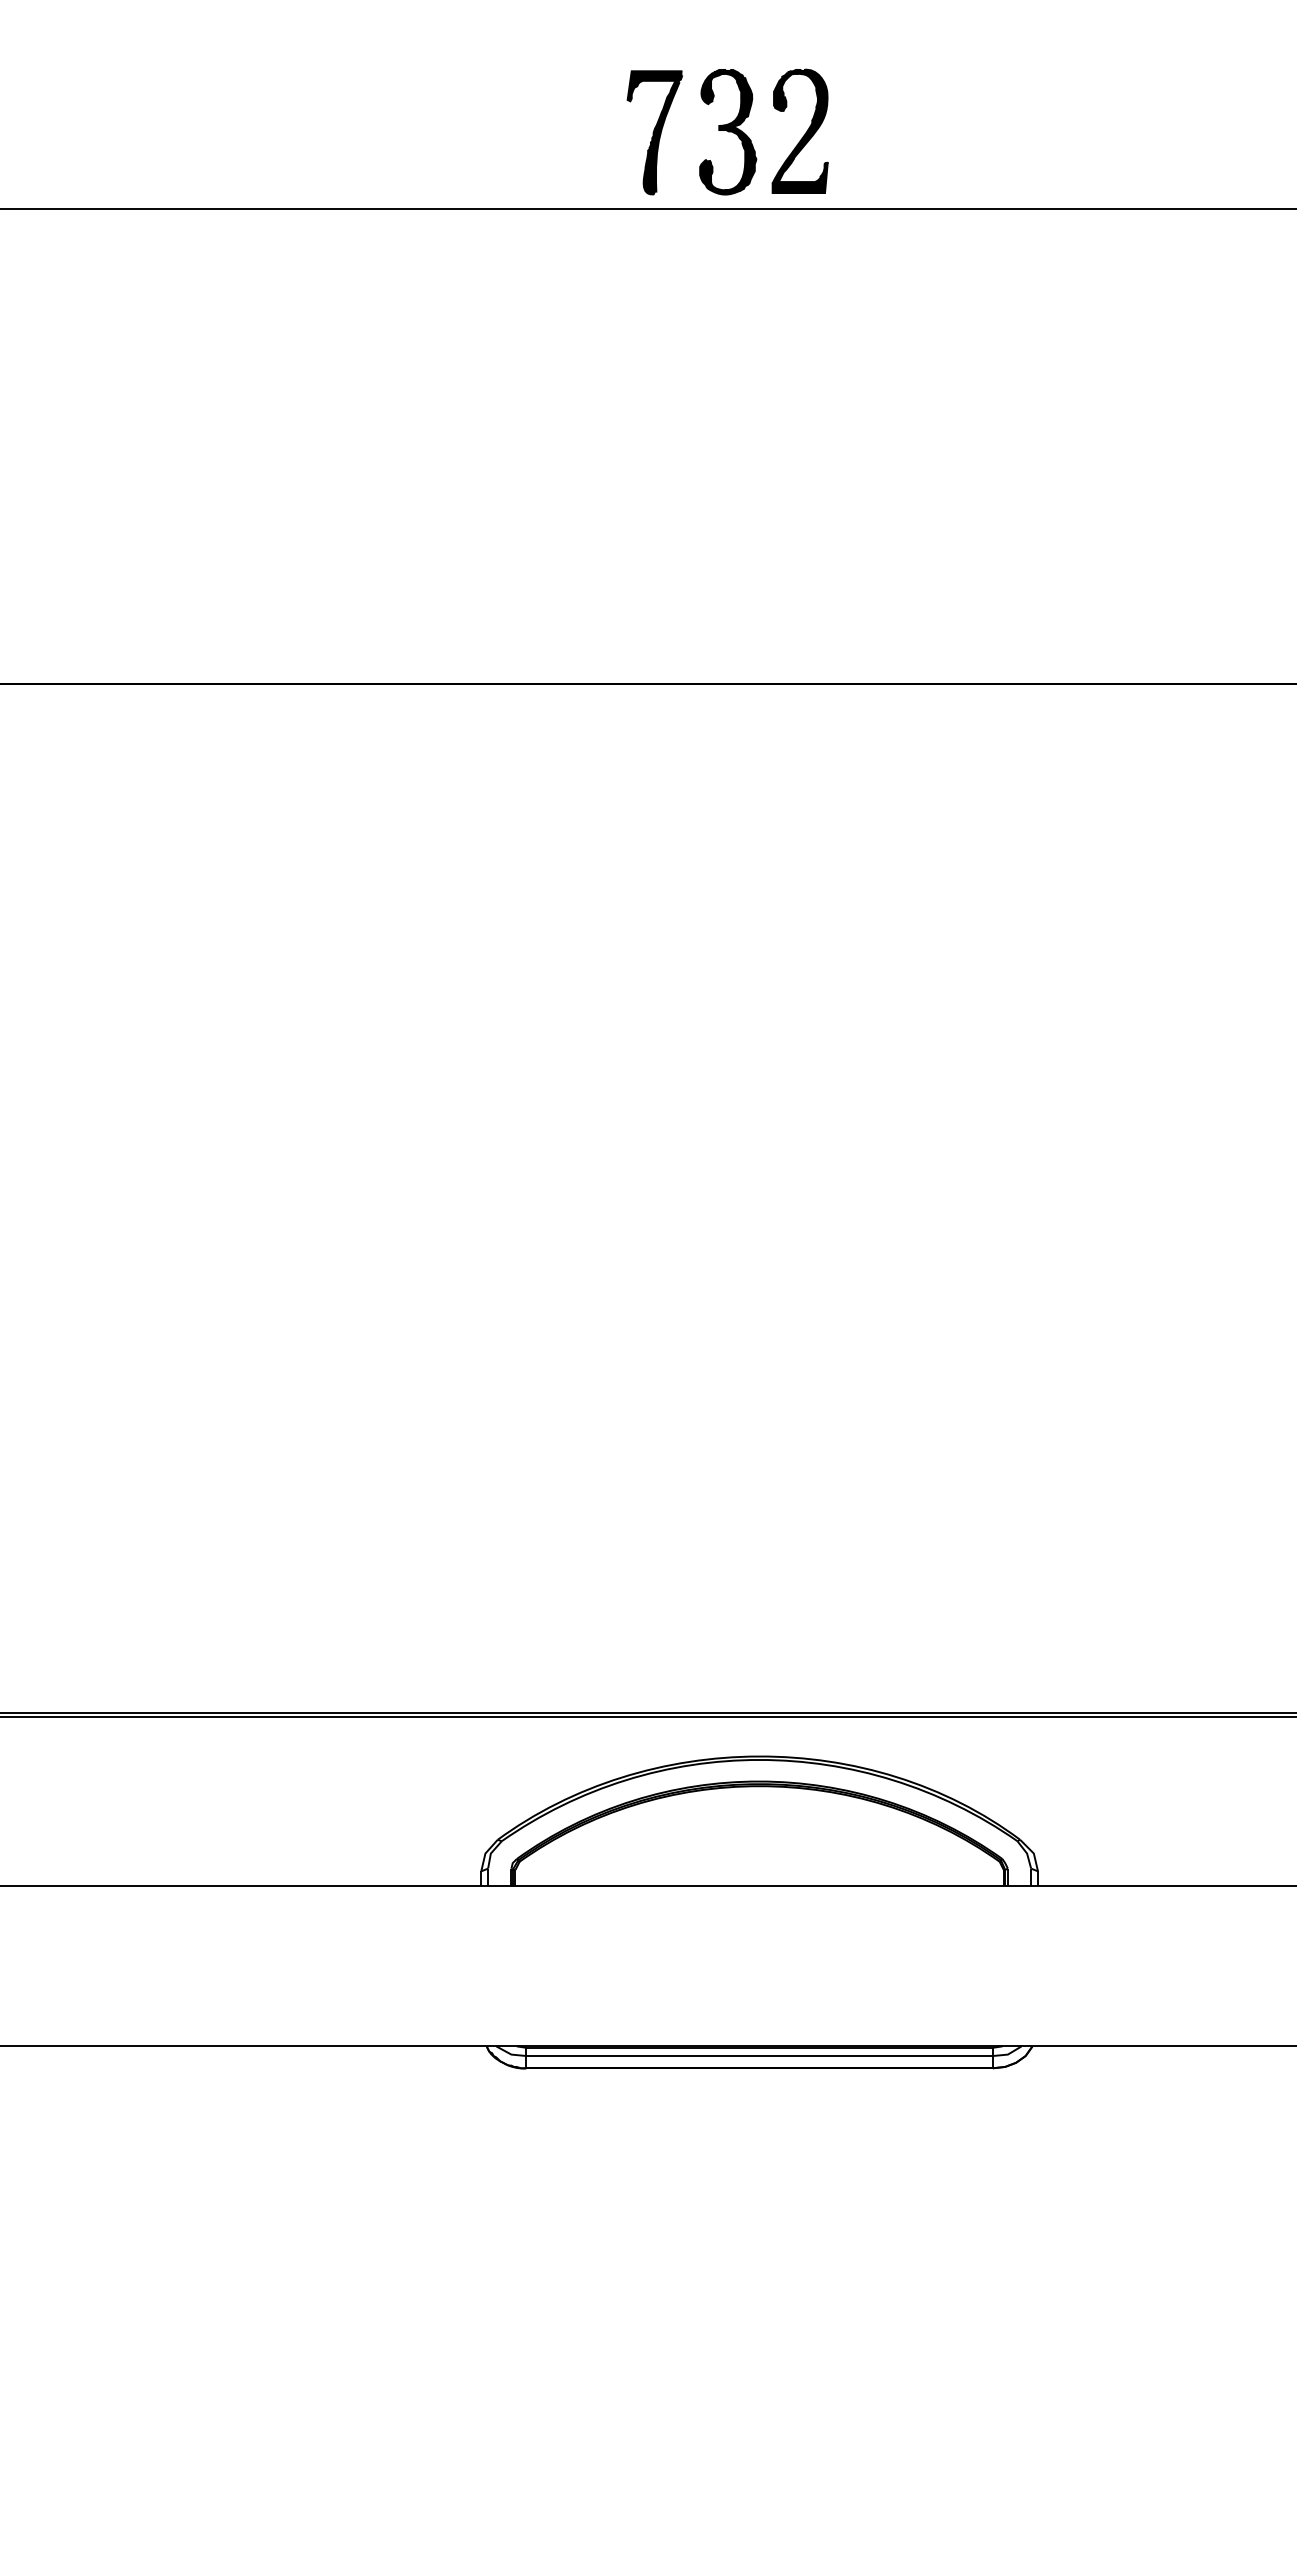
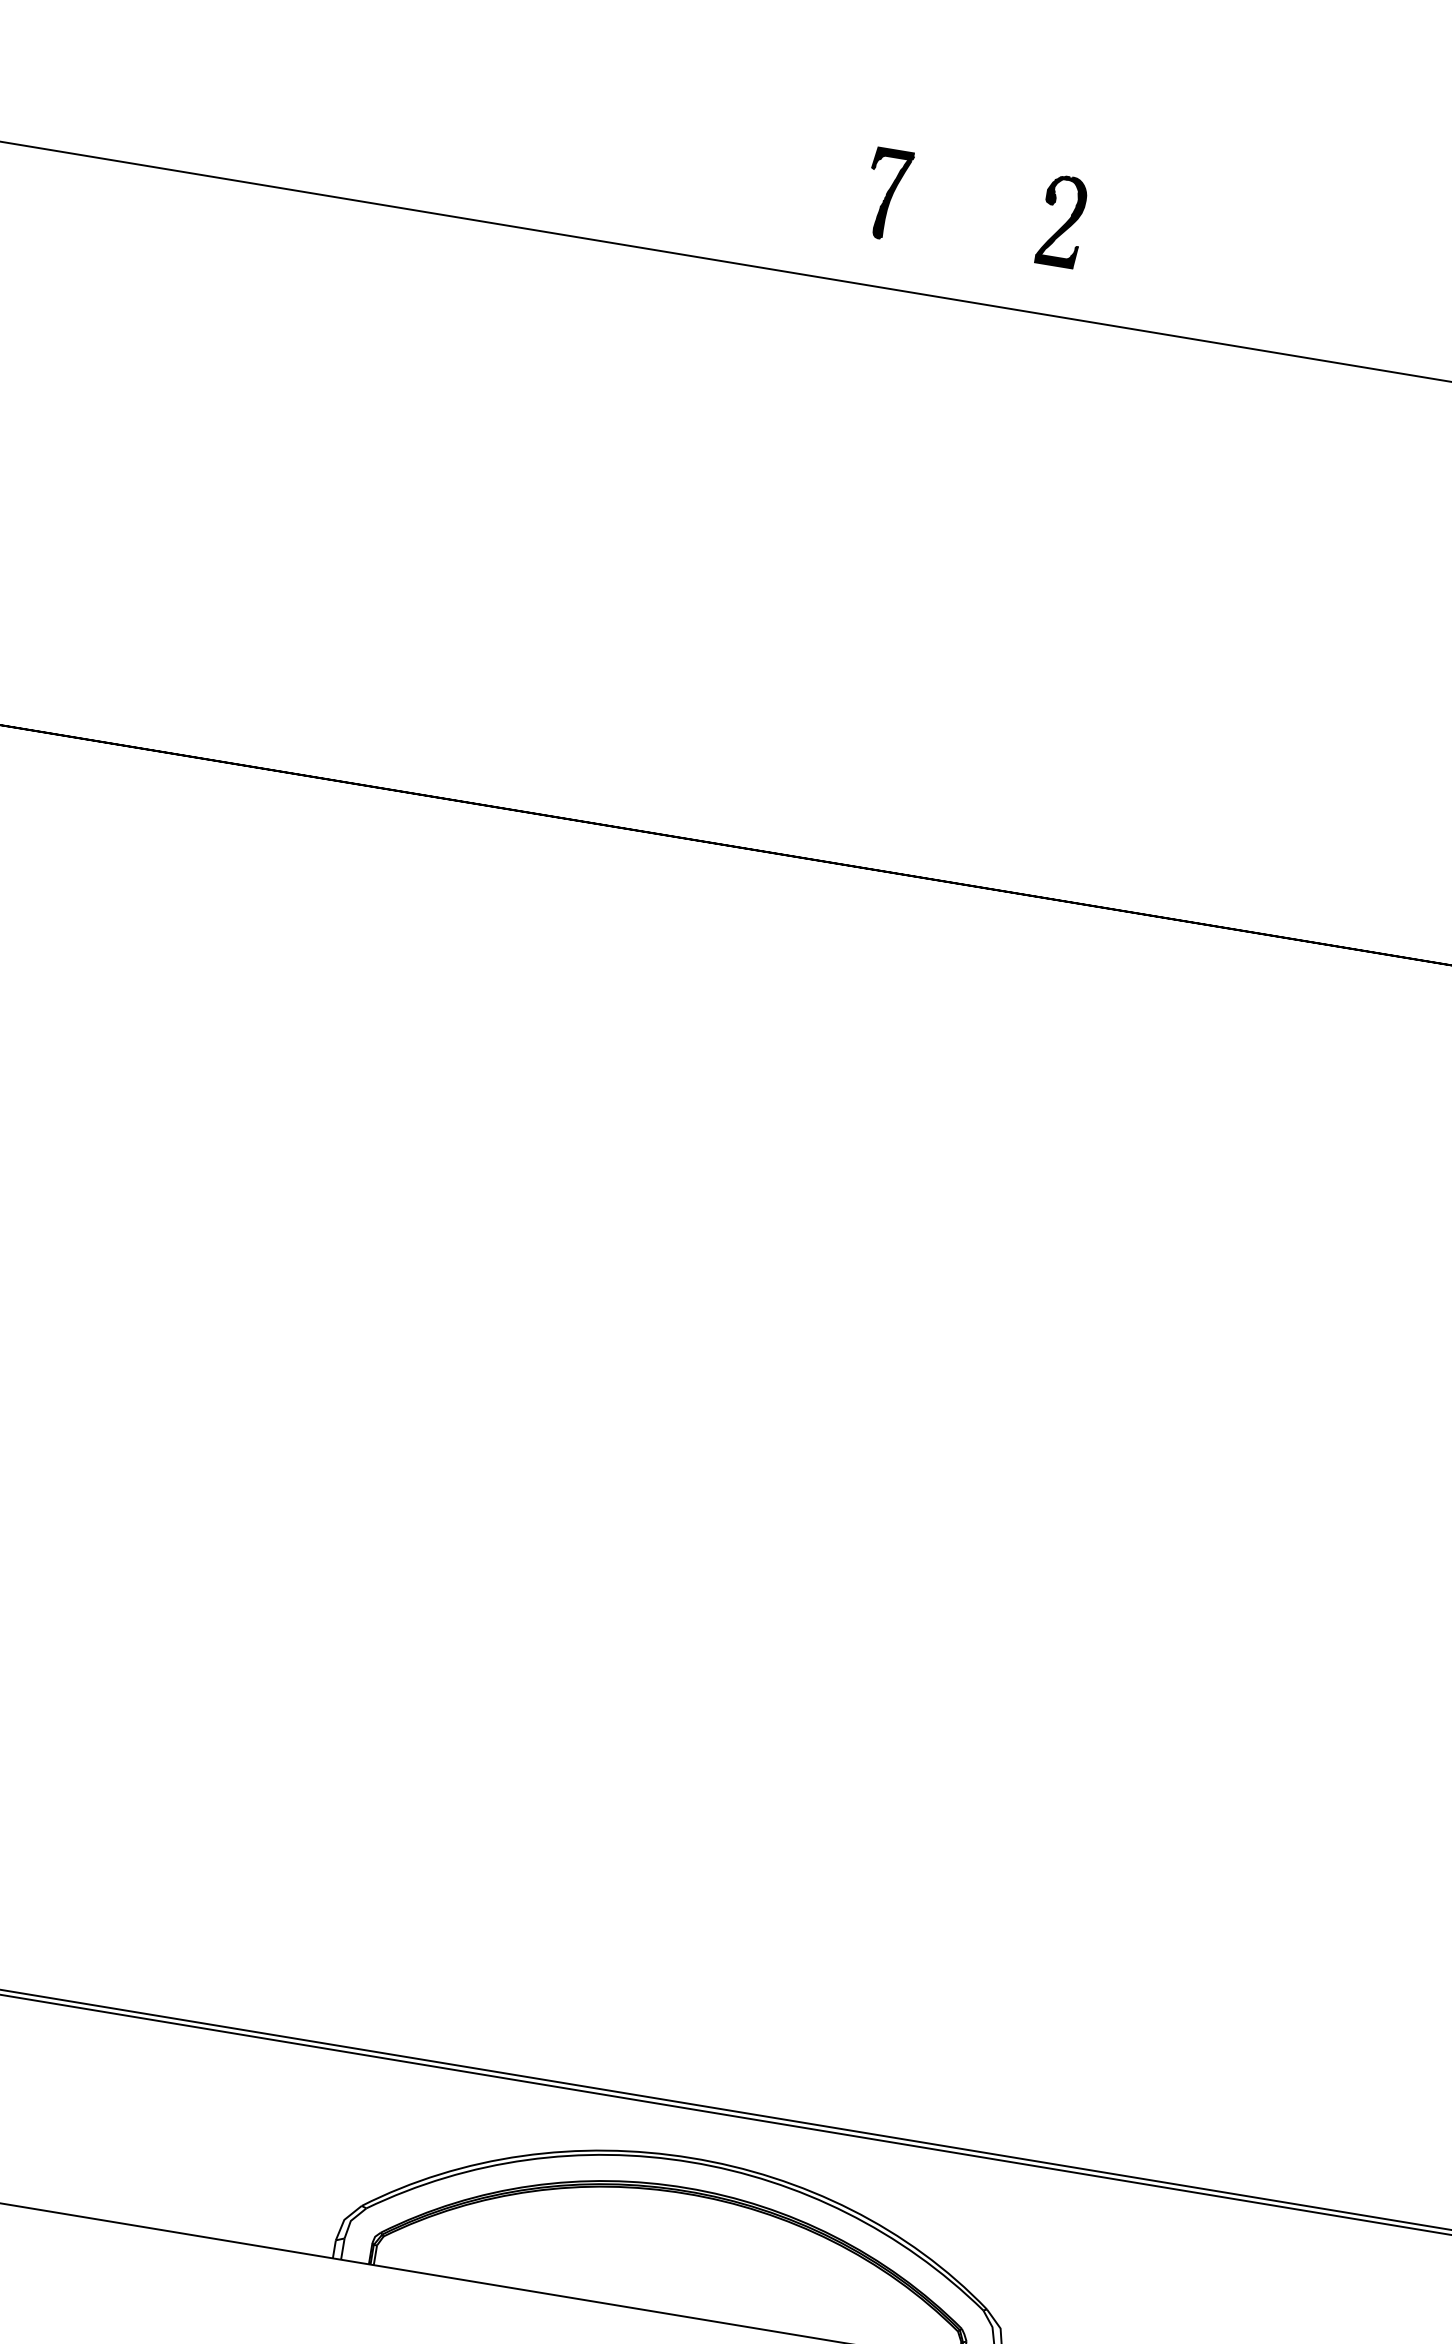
part: (799, 130) -> (1061, 220), size x0.6
part: (654, 132) -> (887, 193), size x0.6
part: (728, 132) -> (976, 208), removed

